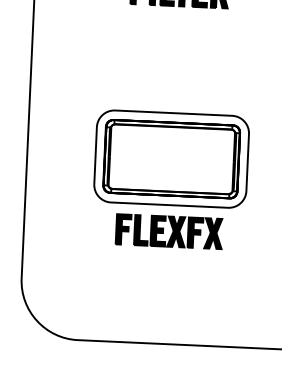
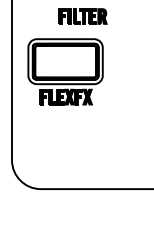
part: (170, 179) -> (65, 71), moved

